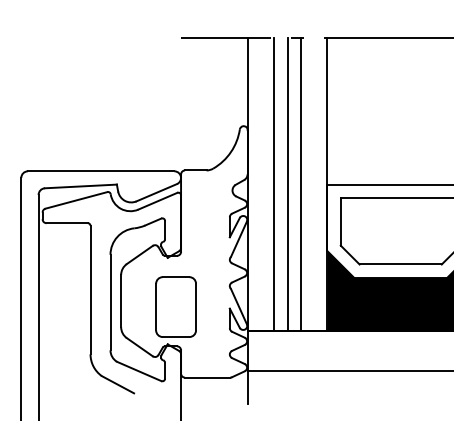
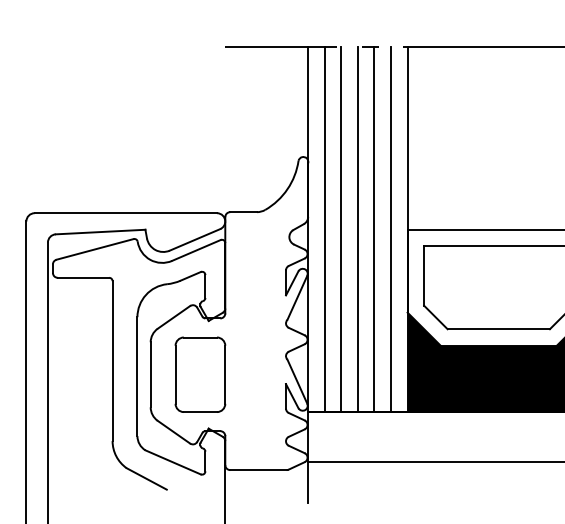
line: (260, 184) -> (324, 229), added
line: (314, 184) -> (391, 229), added
part: (175, 306) -> (199, 374), moved

